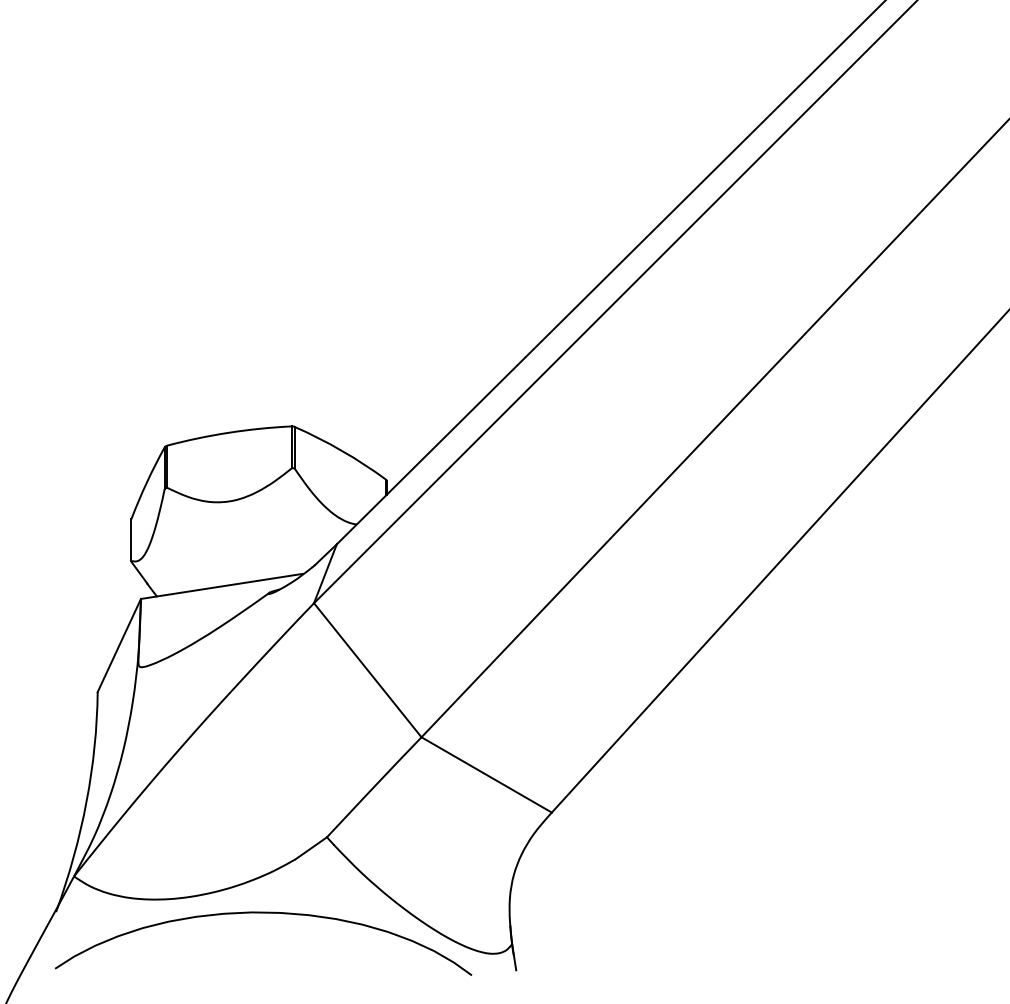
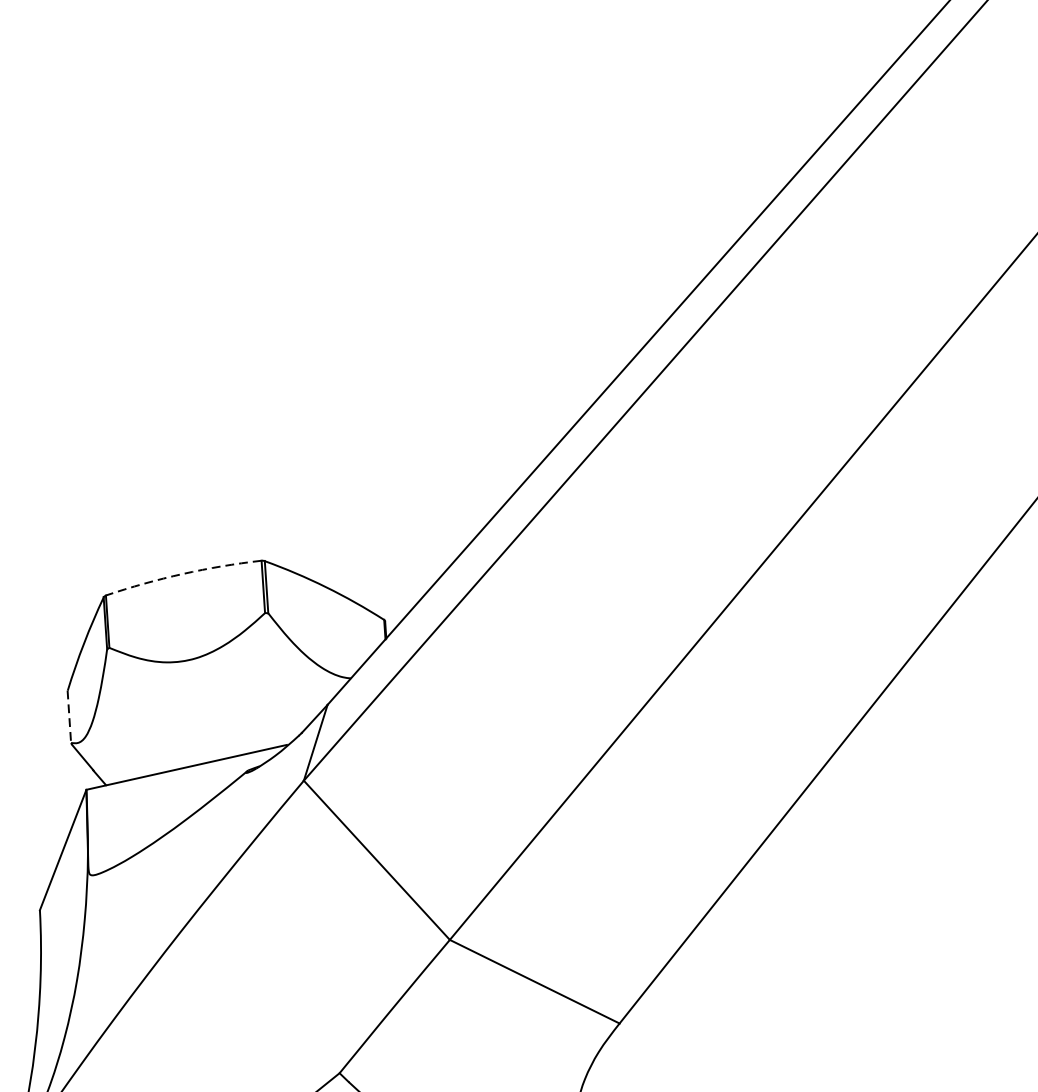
arc: (228, 432) -> (182, 573), solid -> dashed
line: (131, 540) -> (69, 717), solid -> dashed

